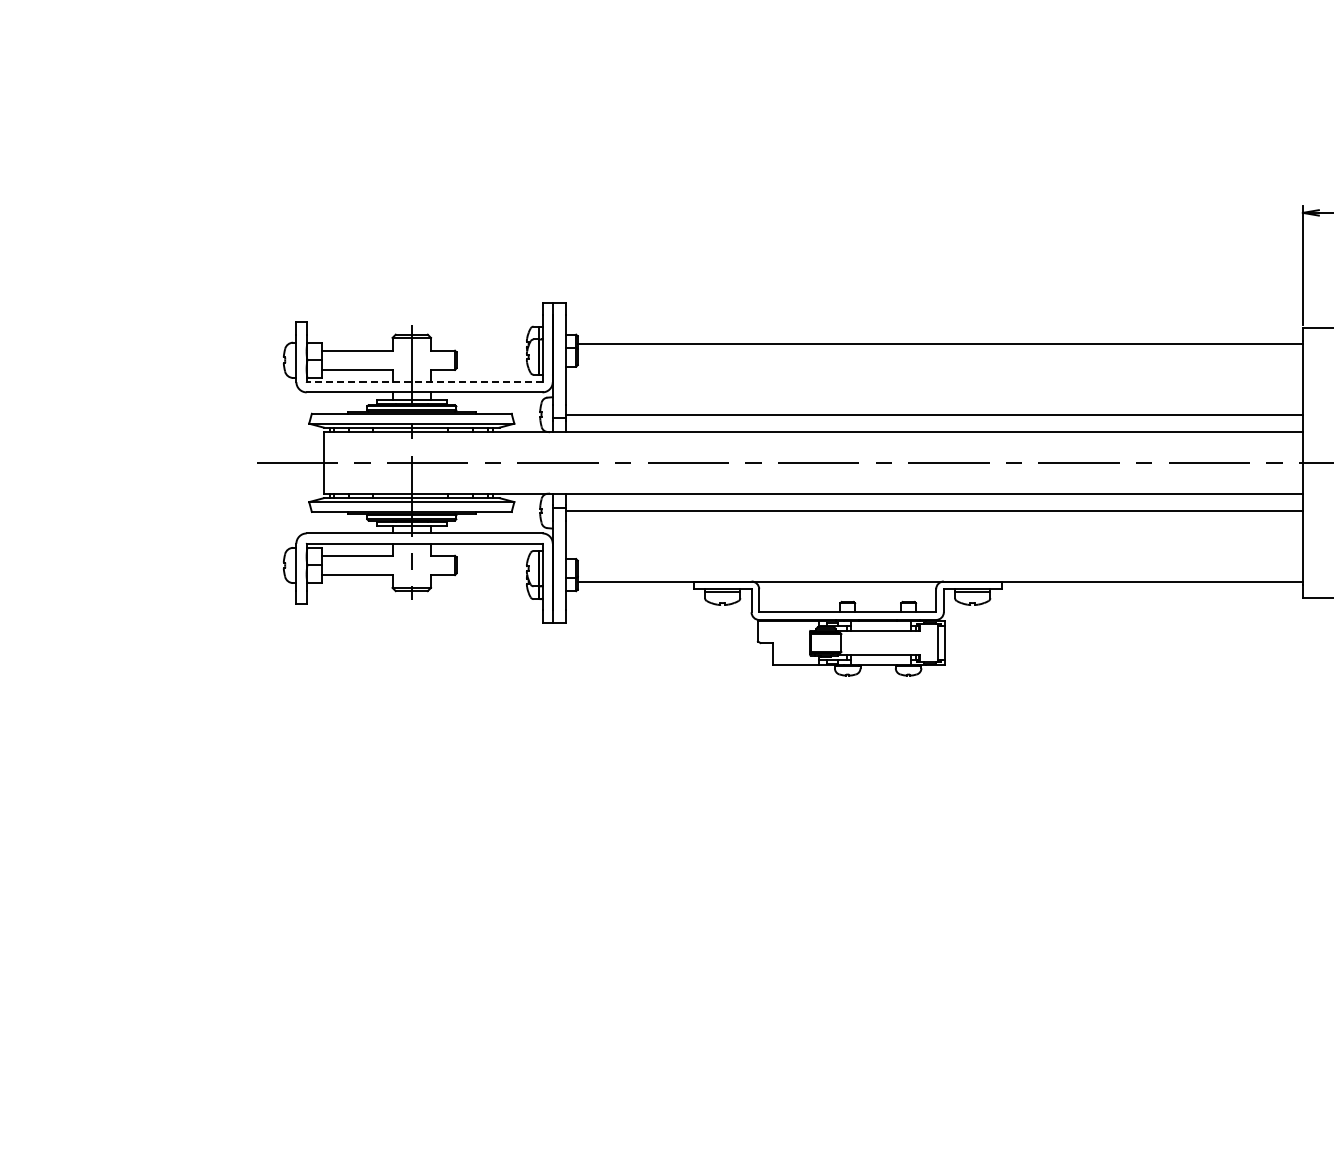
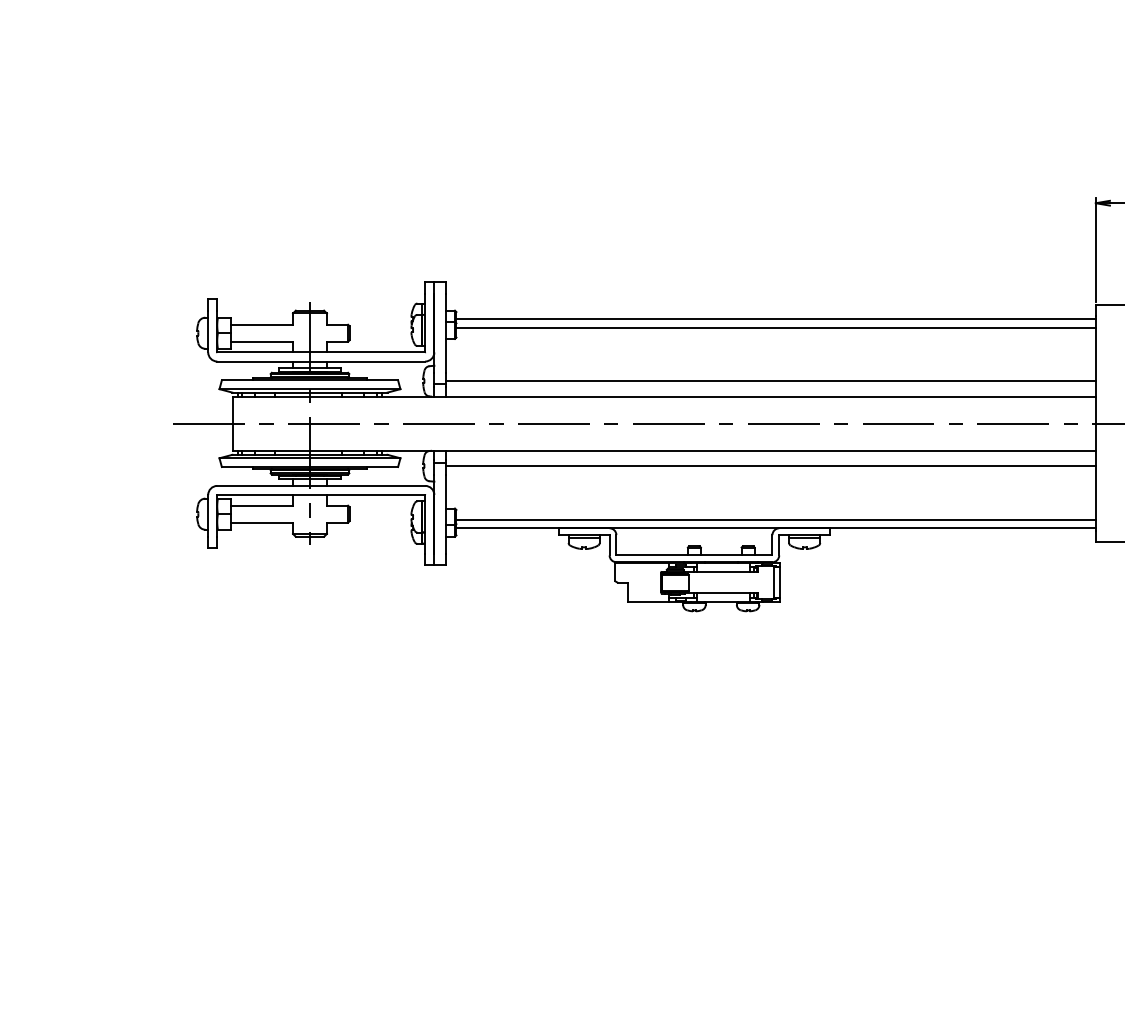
line: (939, 353) -> (775, 327), added
line: (424, 382) -> (321, 352), dashed -> solid
line: (939, 571) -> (775, 519), added

